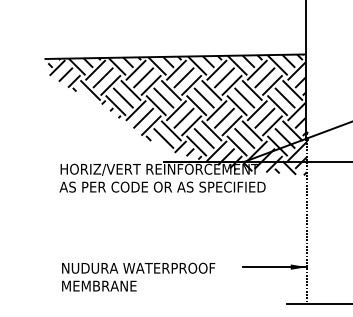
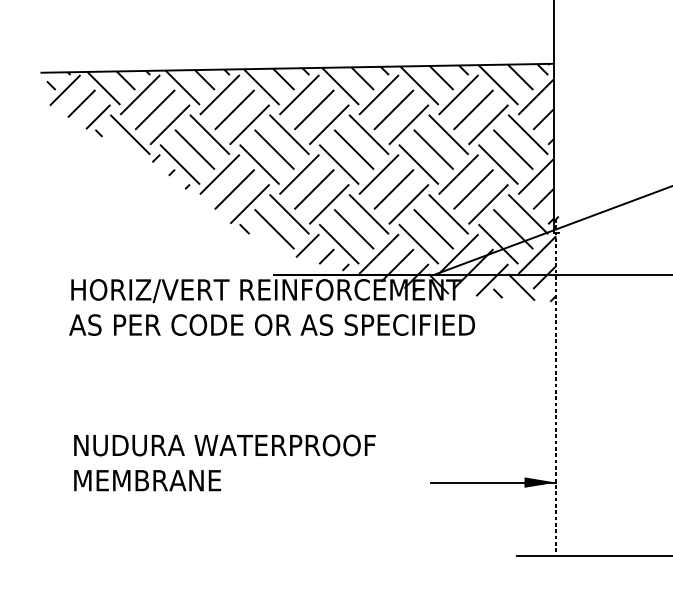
text: (138, 276) -> (224, 461), moved

